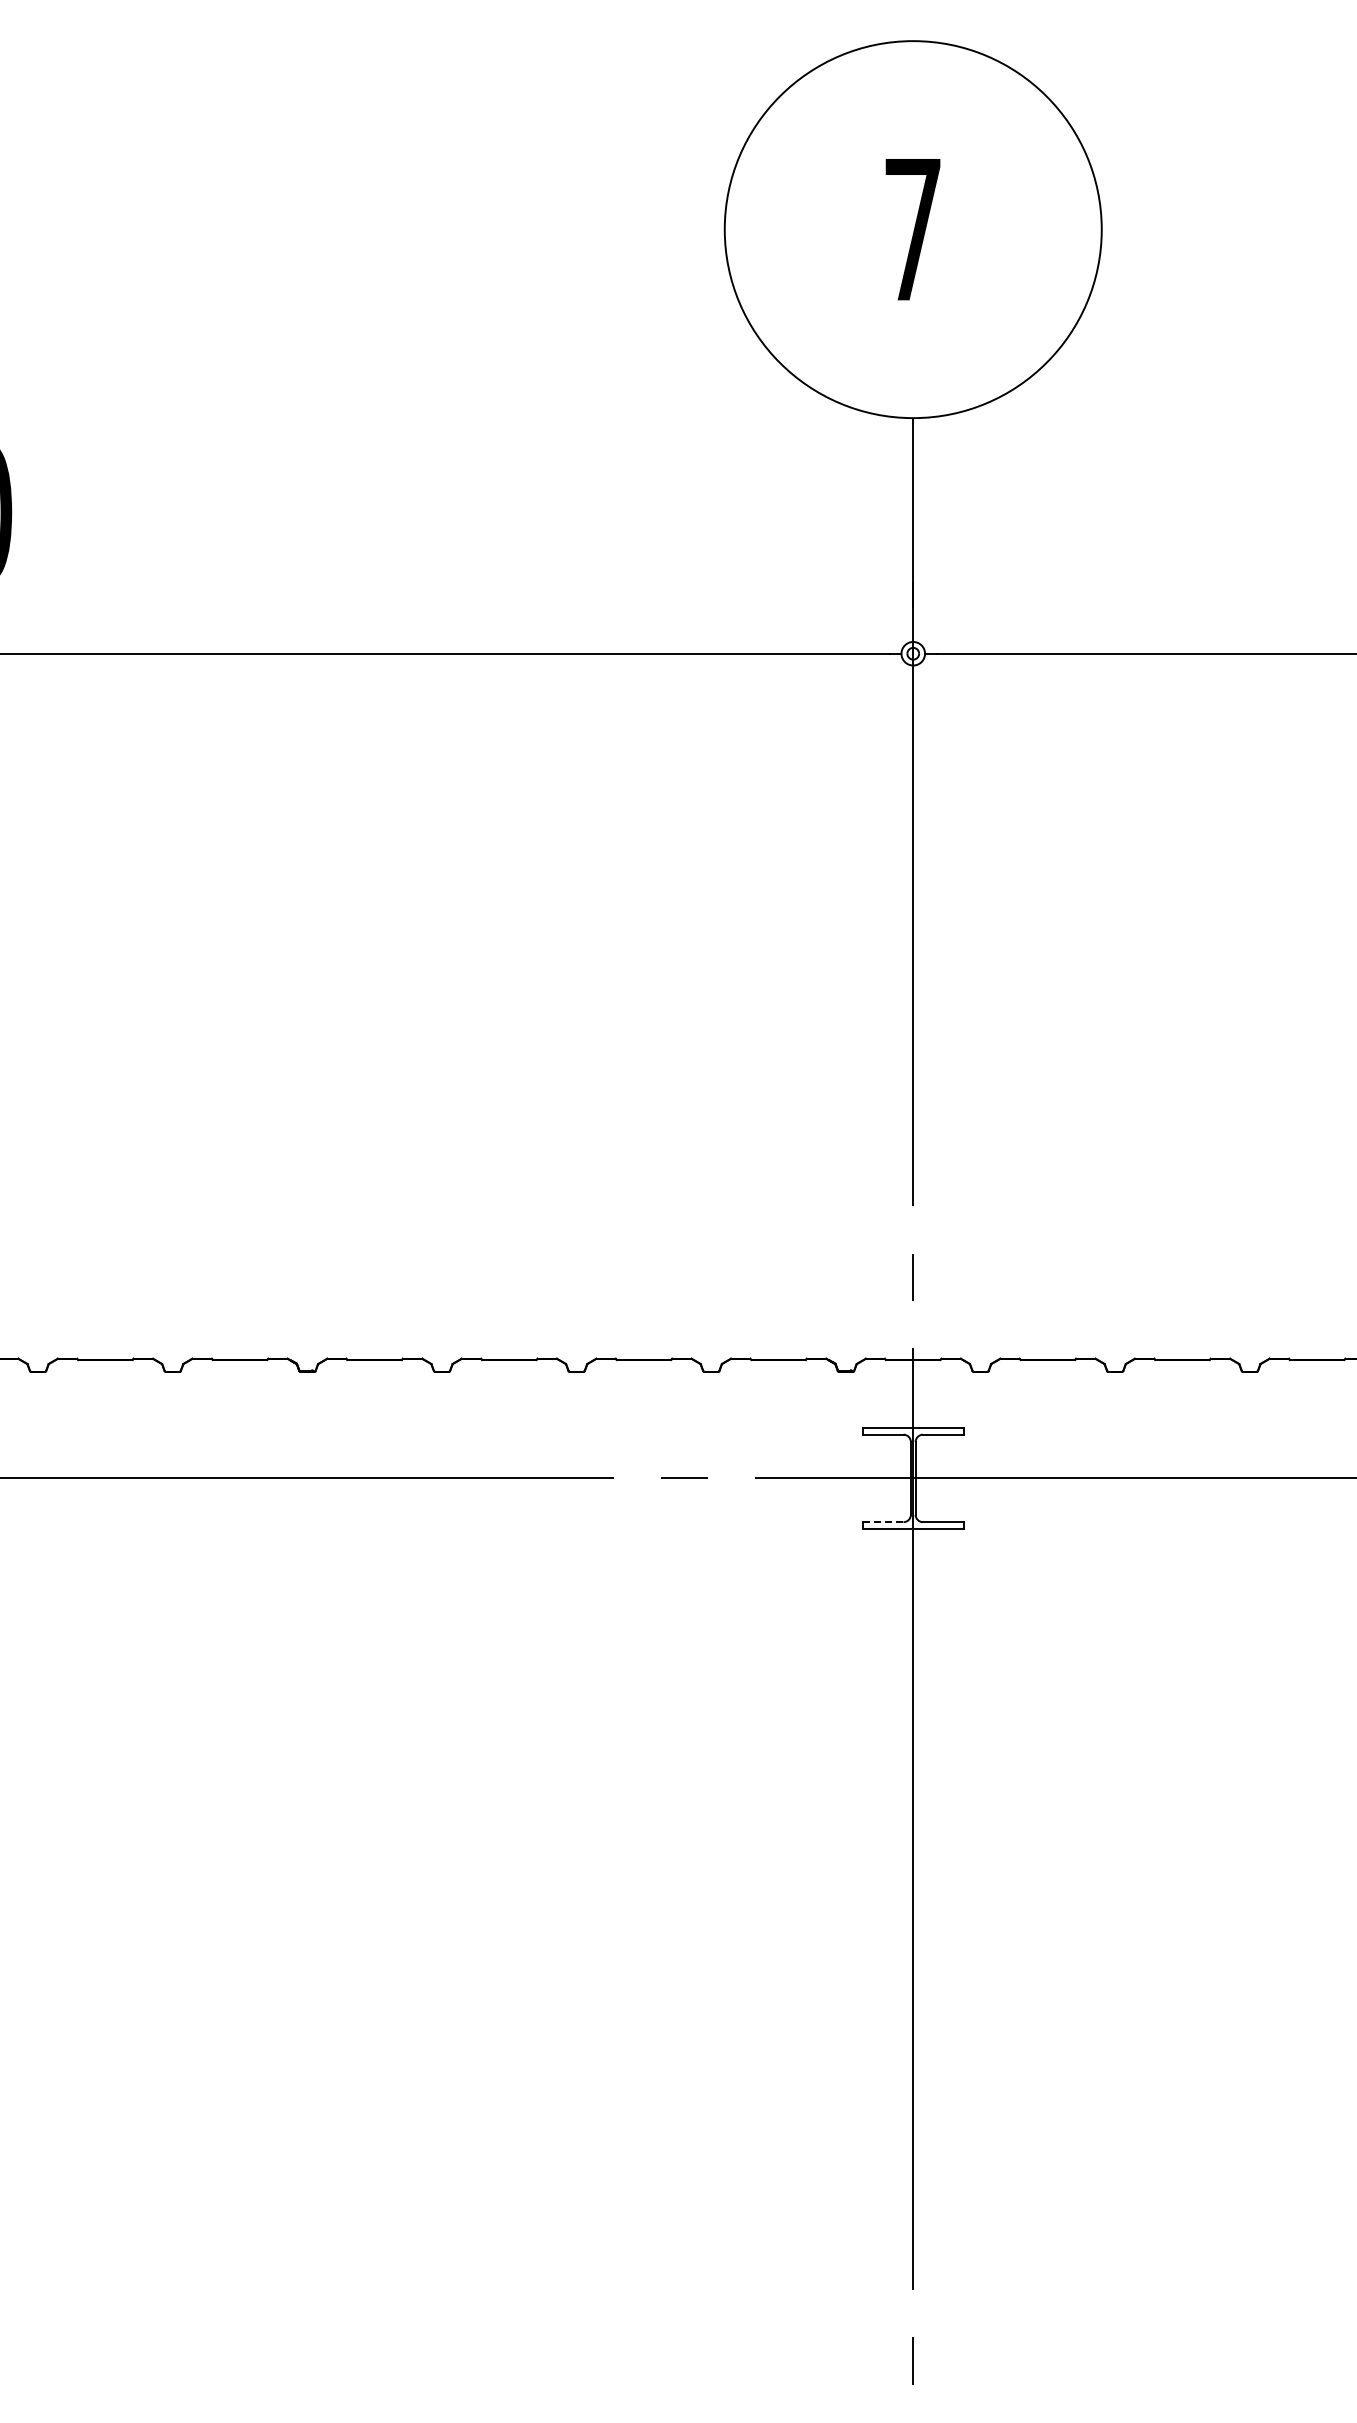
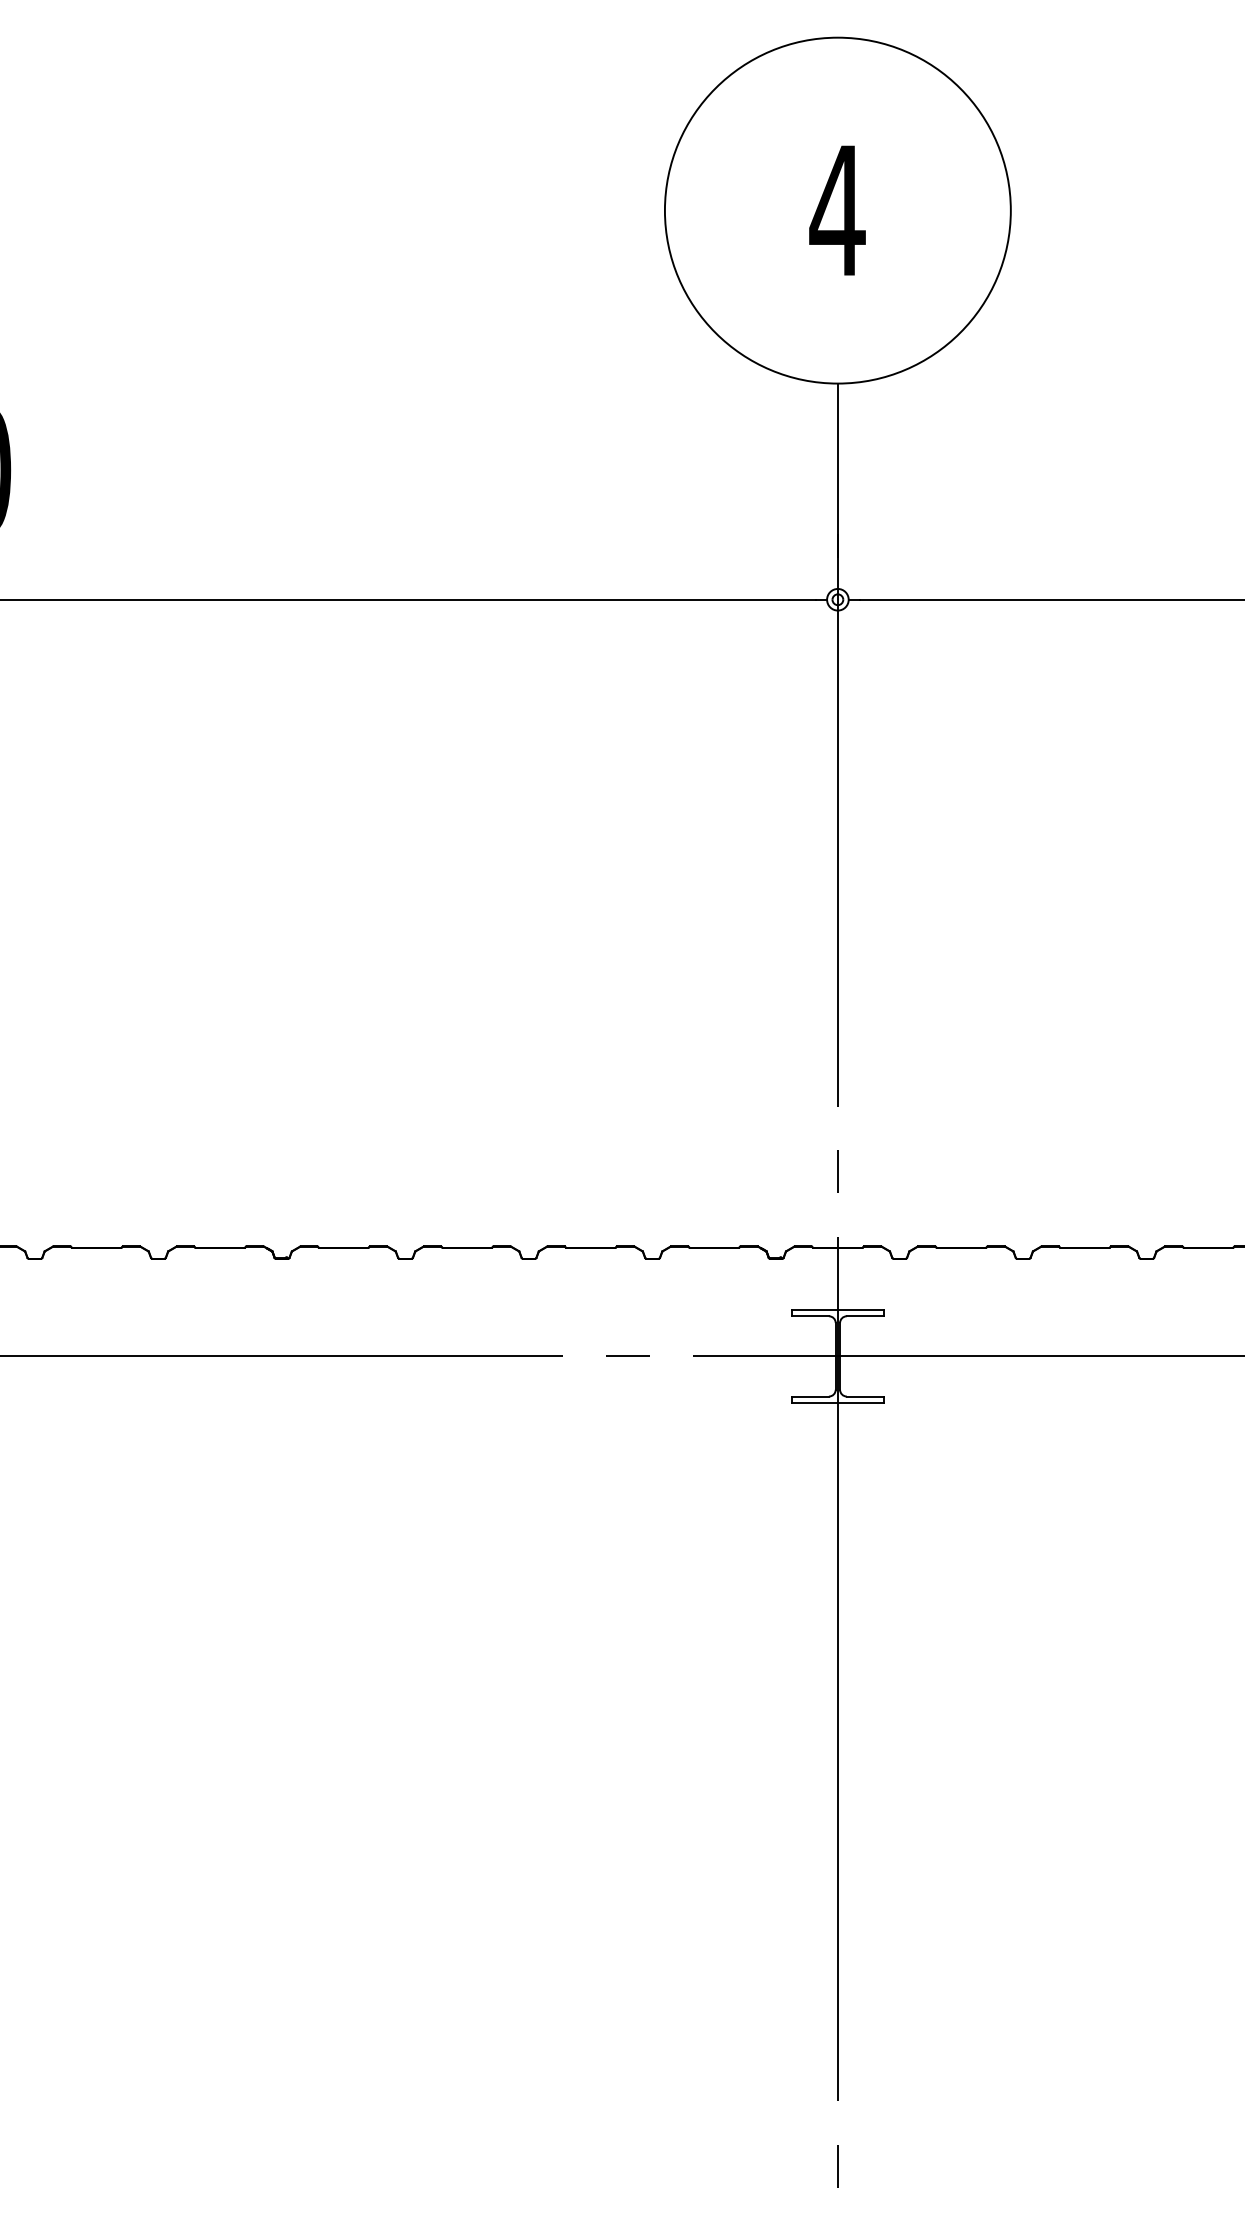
text: (912, 229) -> (837, 210), 7 -> 4
line: (883, 1522) -> (810, 1396), dashed -> solid

